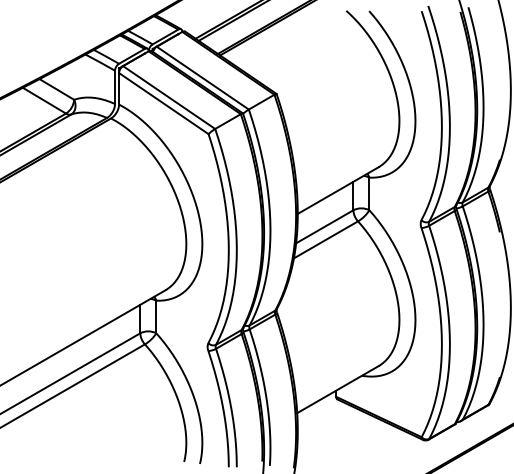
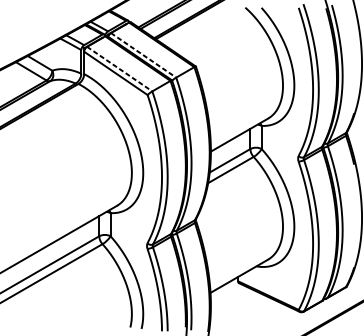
line: (202, 78) -> (143, 55), solid -> dashed
line: (169, 97) -> (119, 69), solid -> dashed

